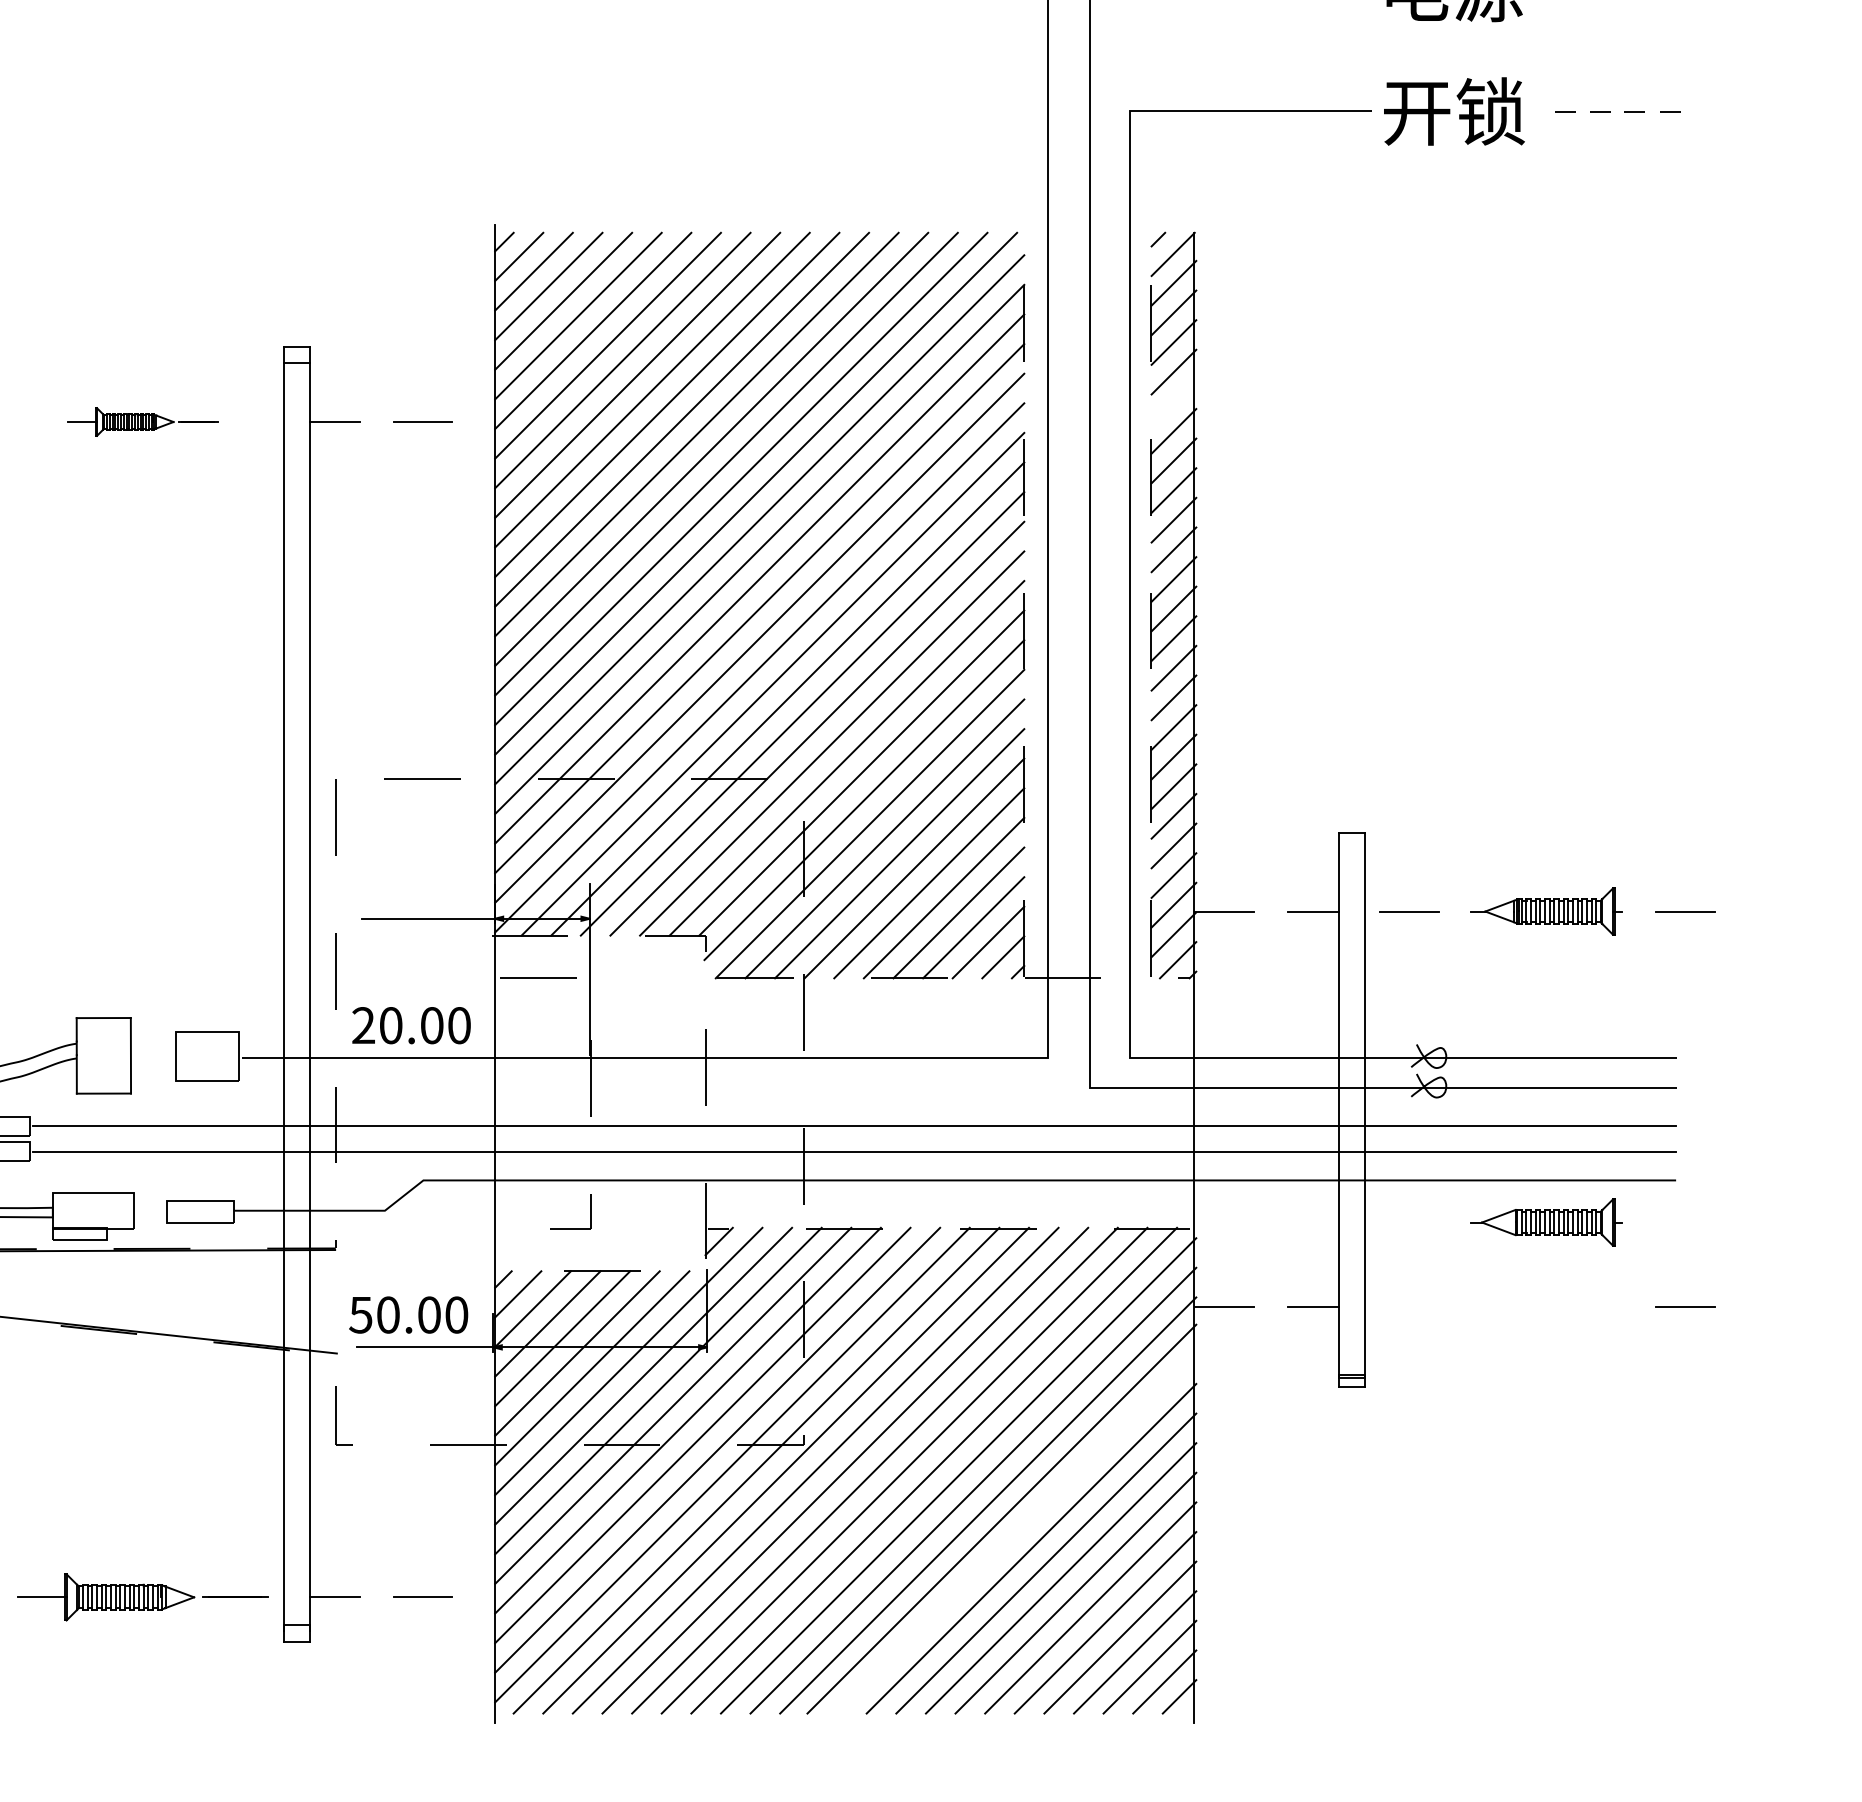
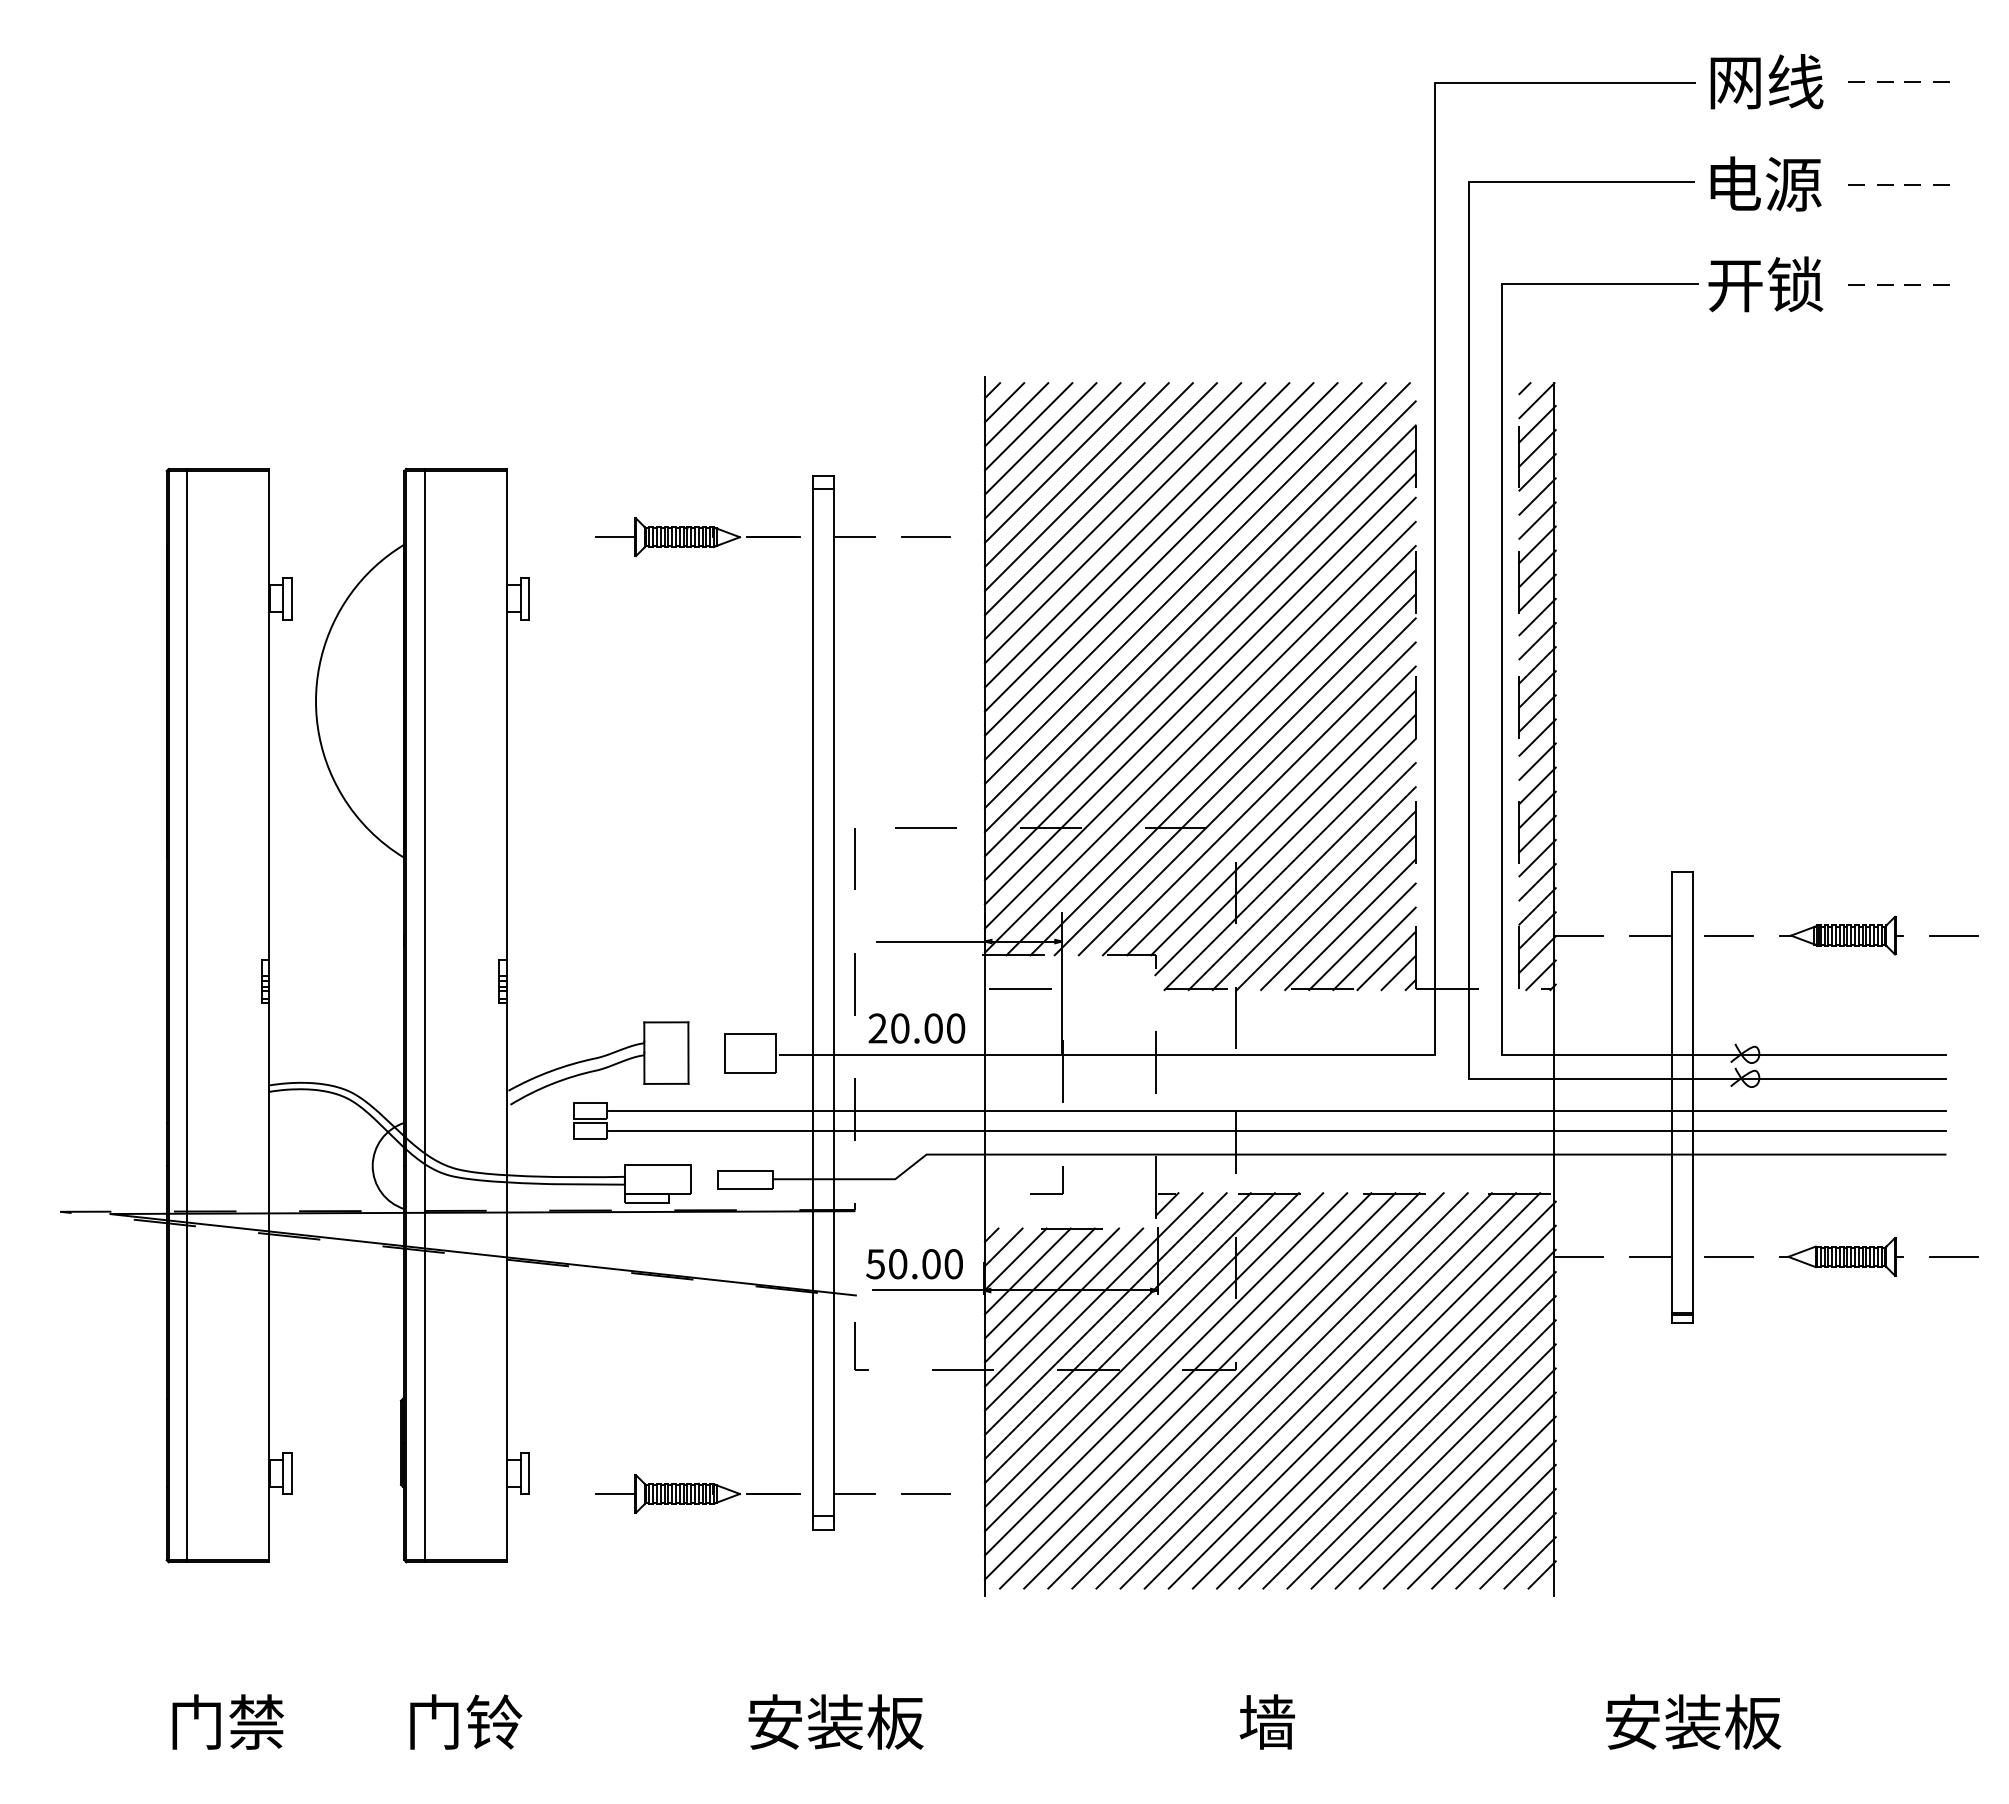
line: (1173, 401) -> (1537, 520), added
part: (142, 421) -> (697, 536), size x1.67
part: (1547, 1222) -> (1841, 1256), moved
line: (1408, 1305) -> (1728, 1256), added
line: (1016, 1534) -> (1409, 1442), added

